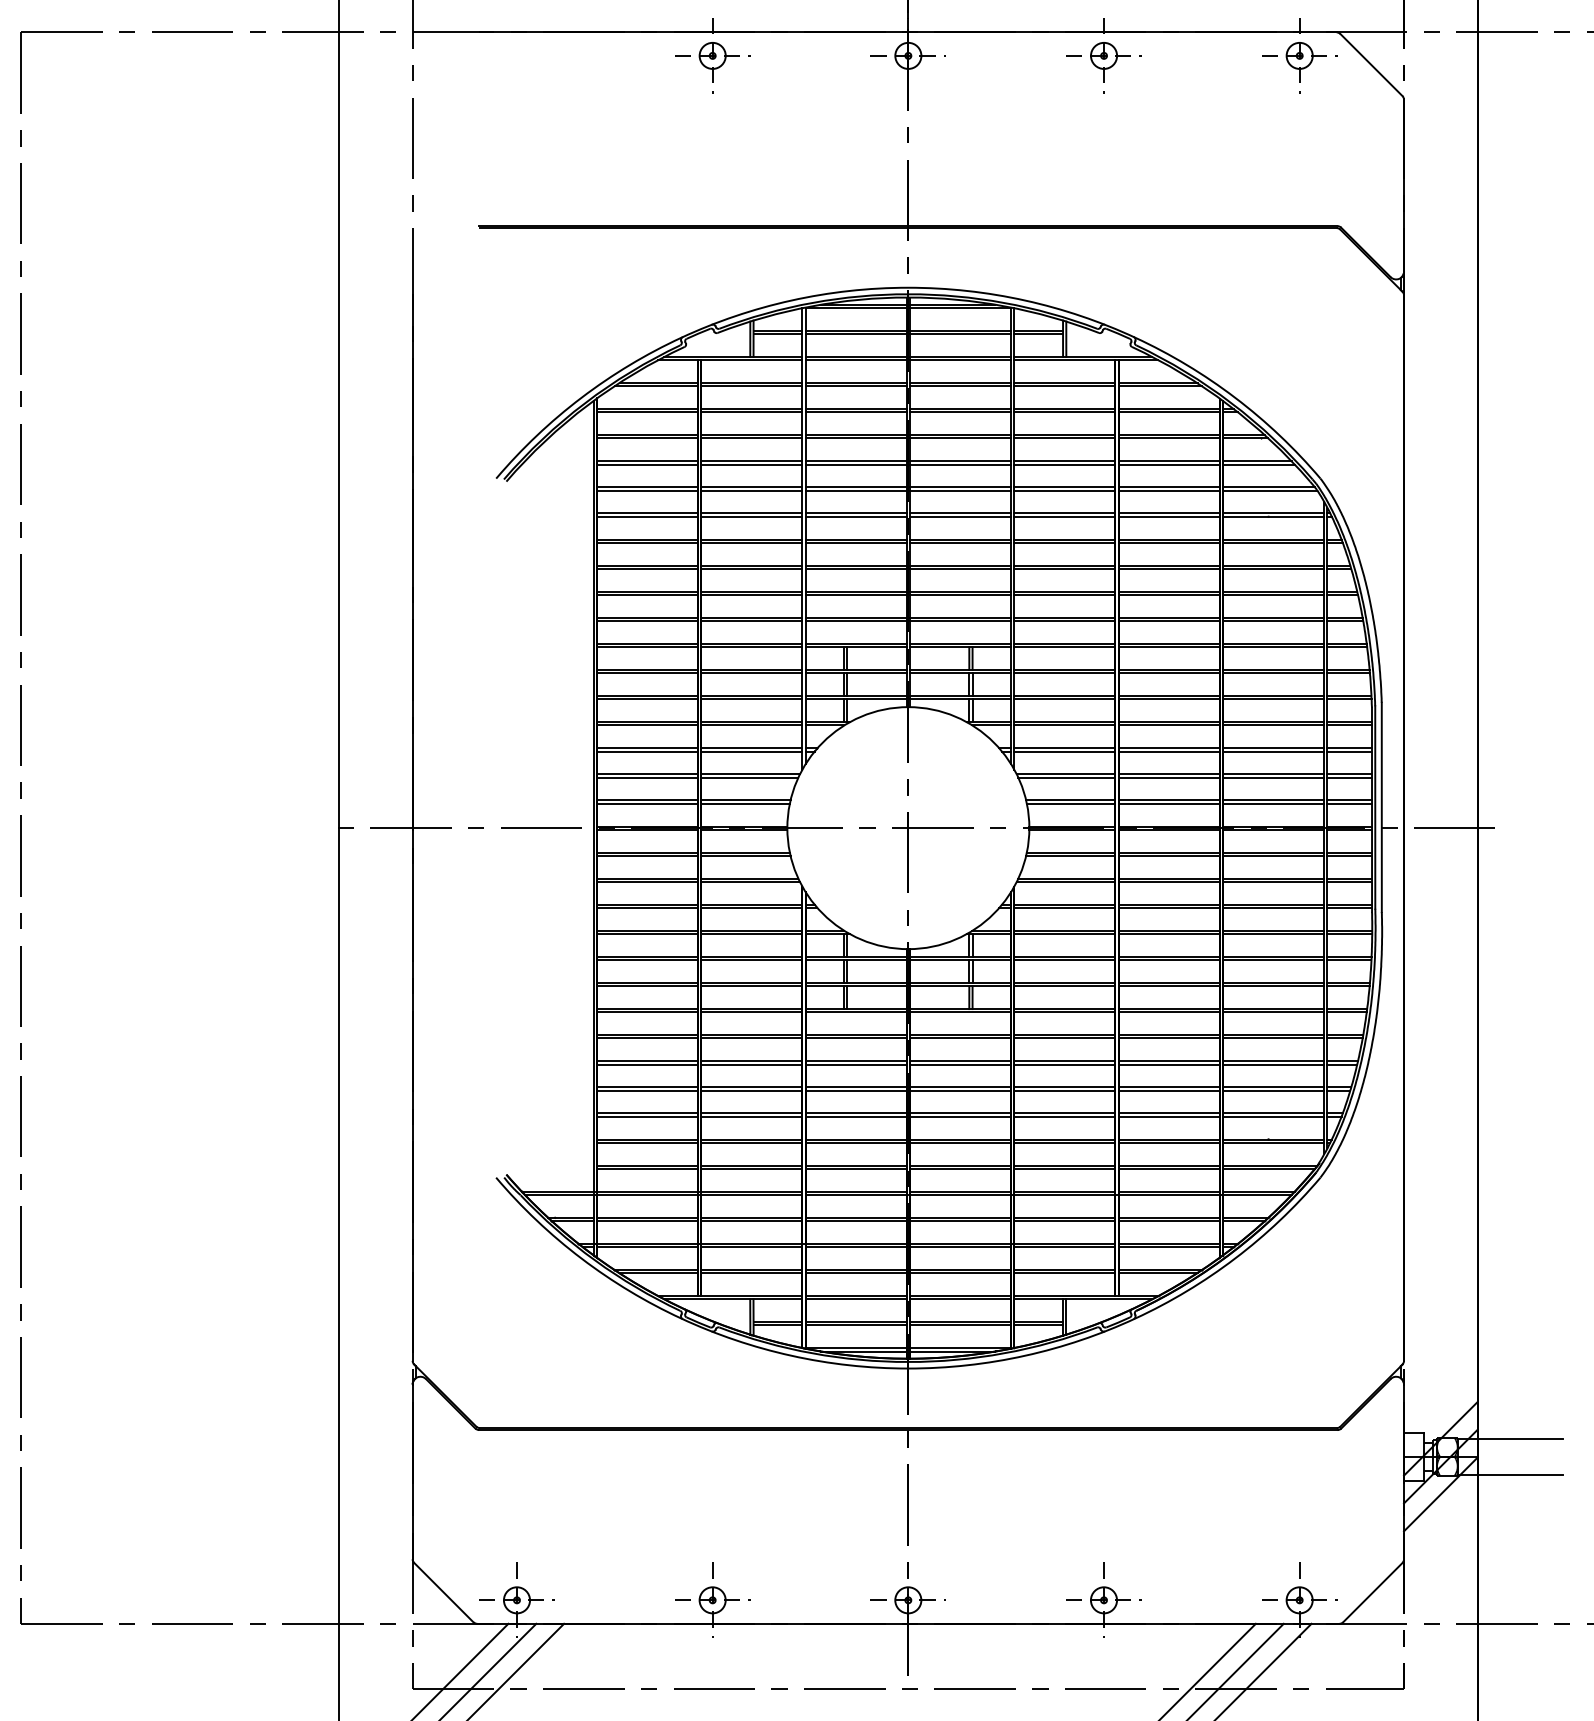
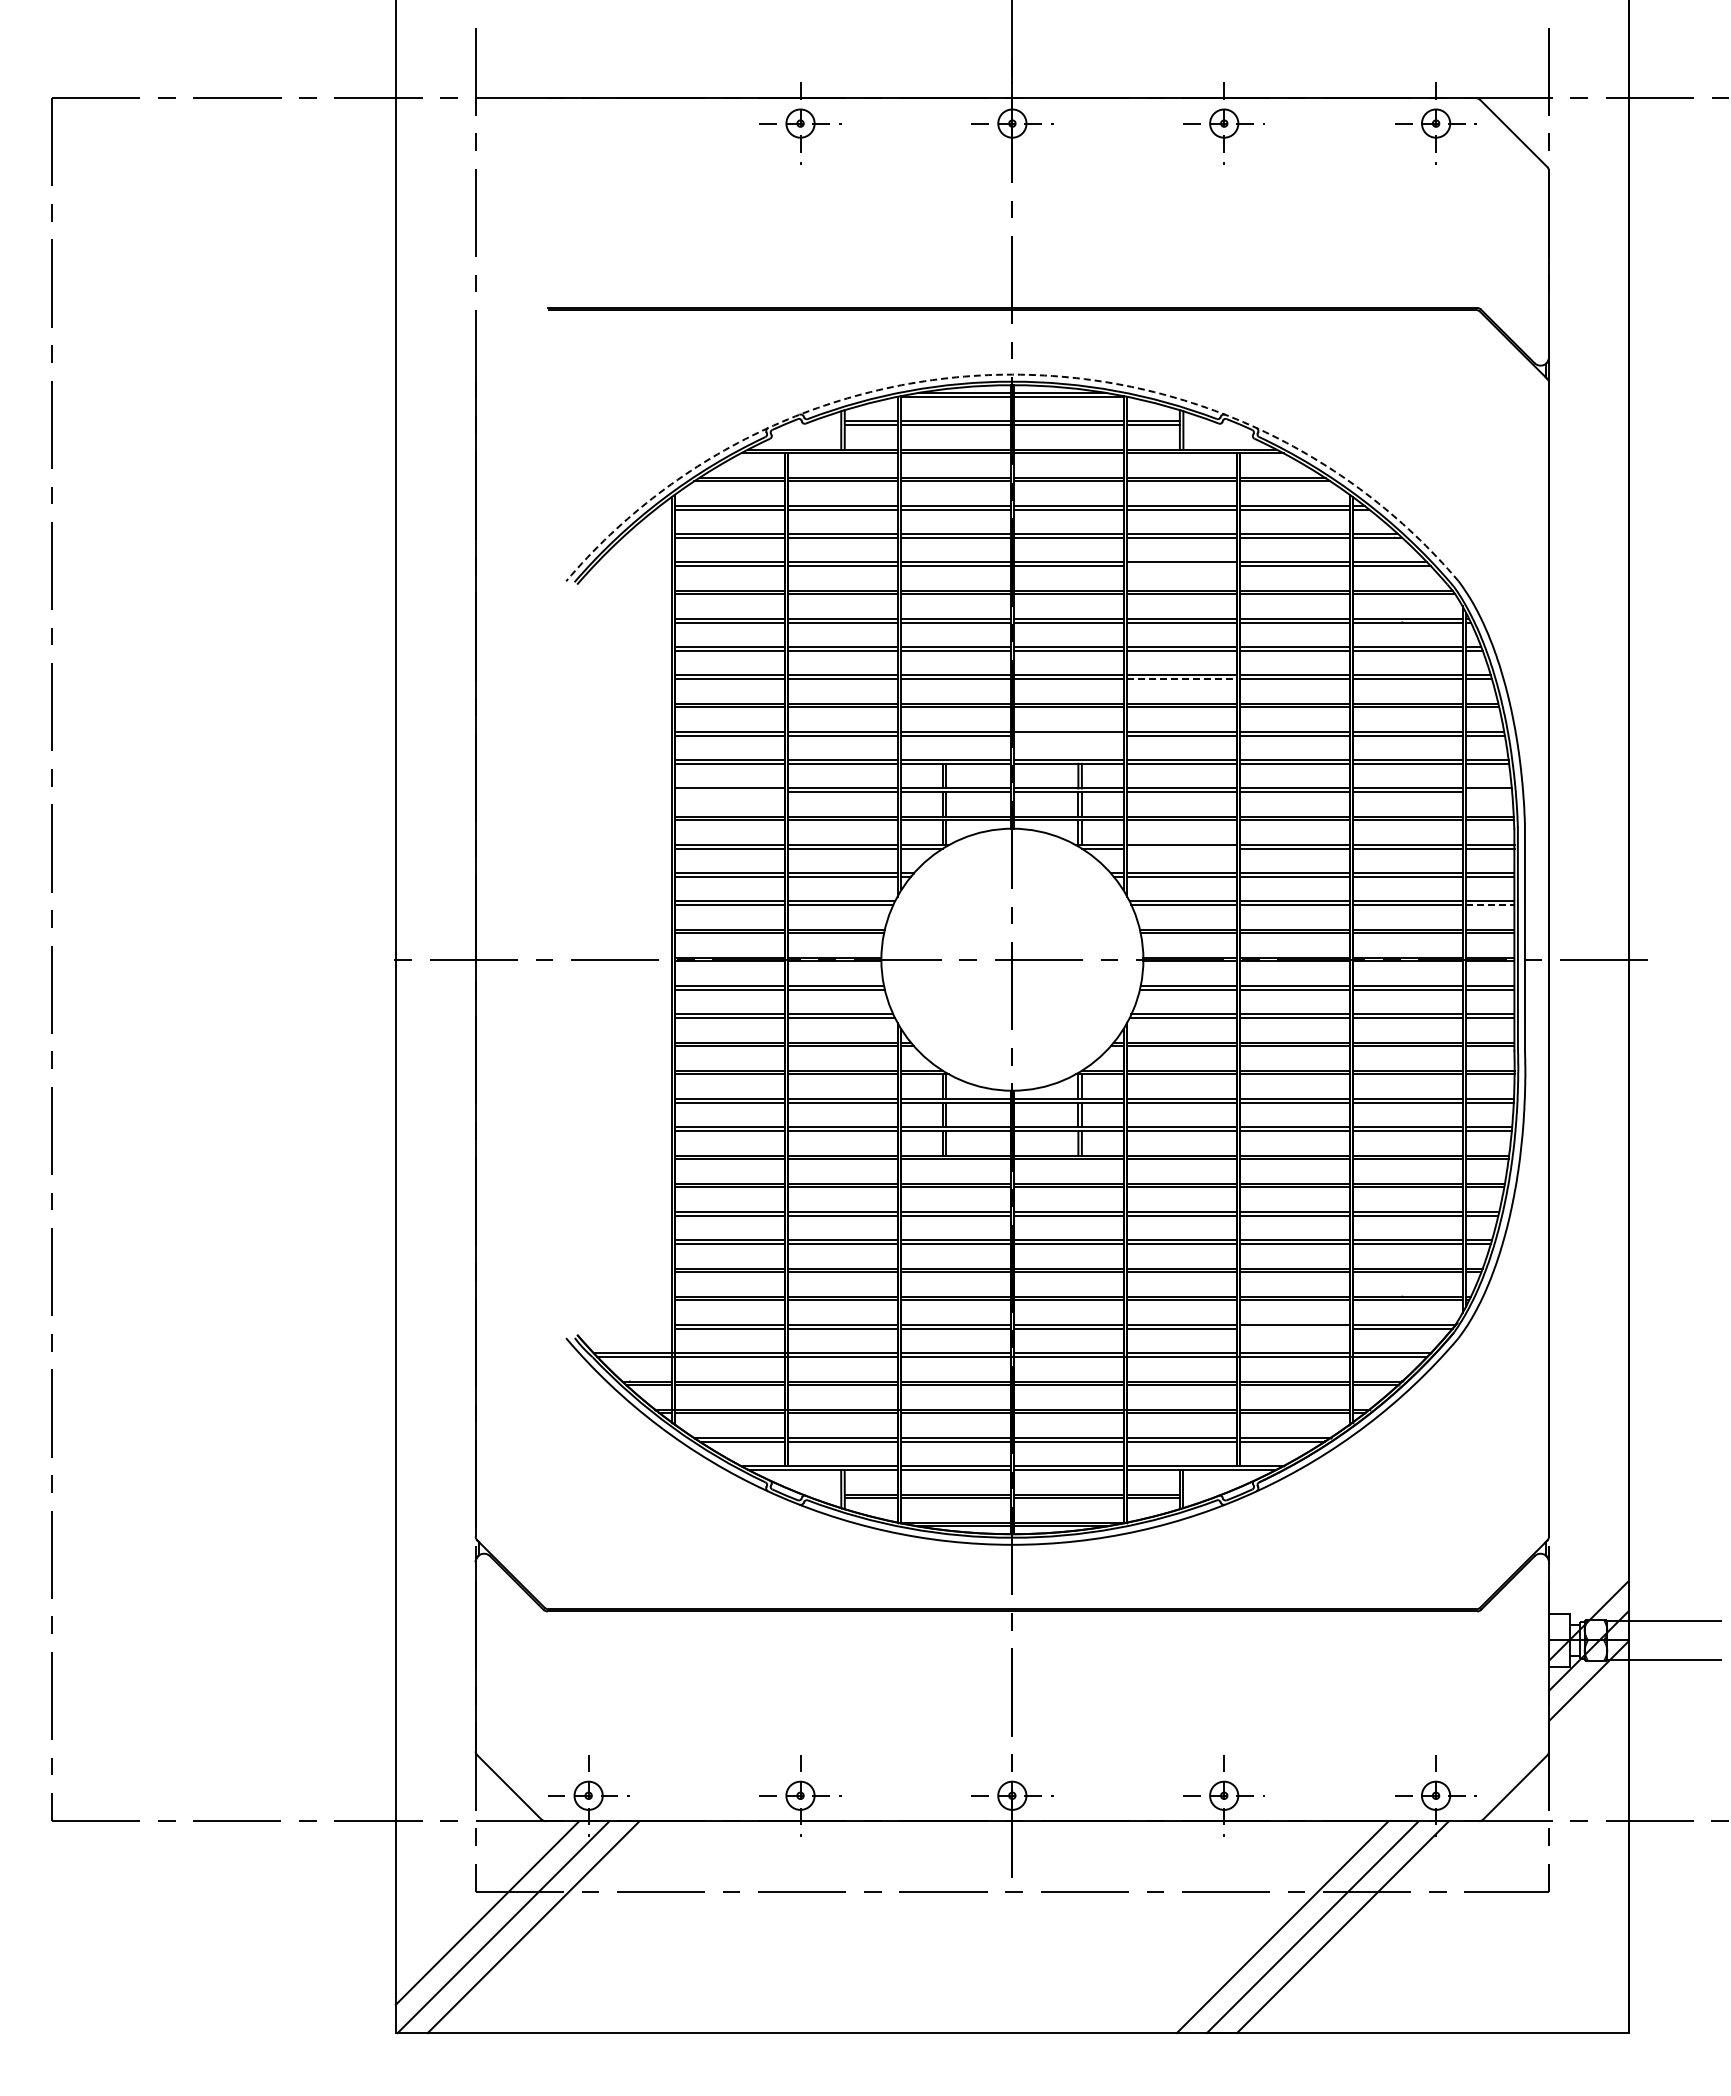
arc: (908, 287) -> (1012, 374), solid -> dashed
line: (1064, 464) -> (1181, 566), removed
line: (1064, 569) -> (1181, 679), solid -> dashed
line: (960, 621) -> (1068, 735), removed
line: (647, 673) -> (729, 792), removed
line: (1349, 673) -> (1489, 792), removed
line: (1064, 725) -> (1181, 848), removed
line: (1349, 778) -> (1490, 905), solid -> dashed
line: (1168, 1168) -> (1294, 1328), removed

